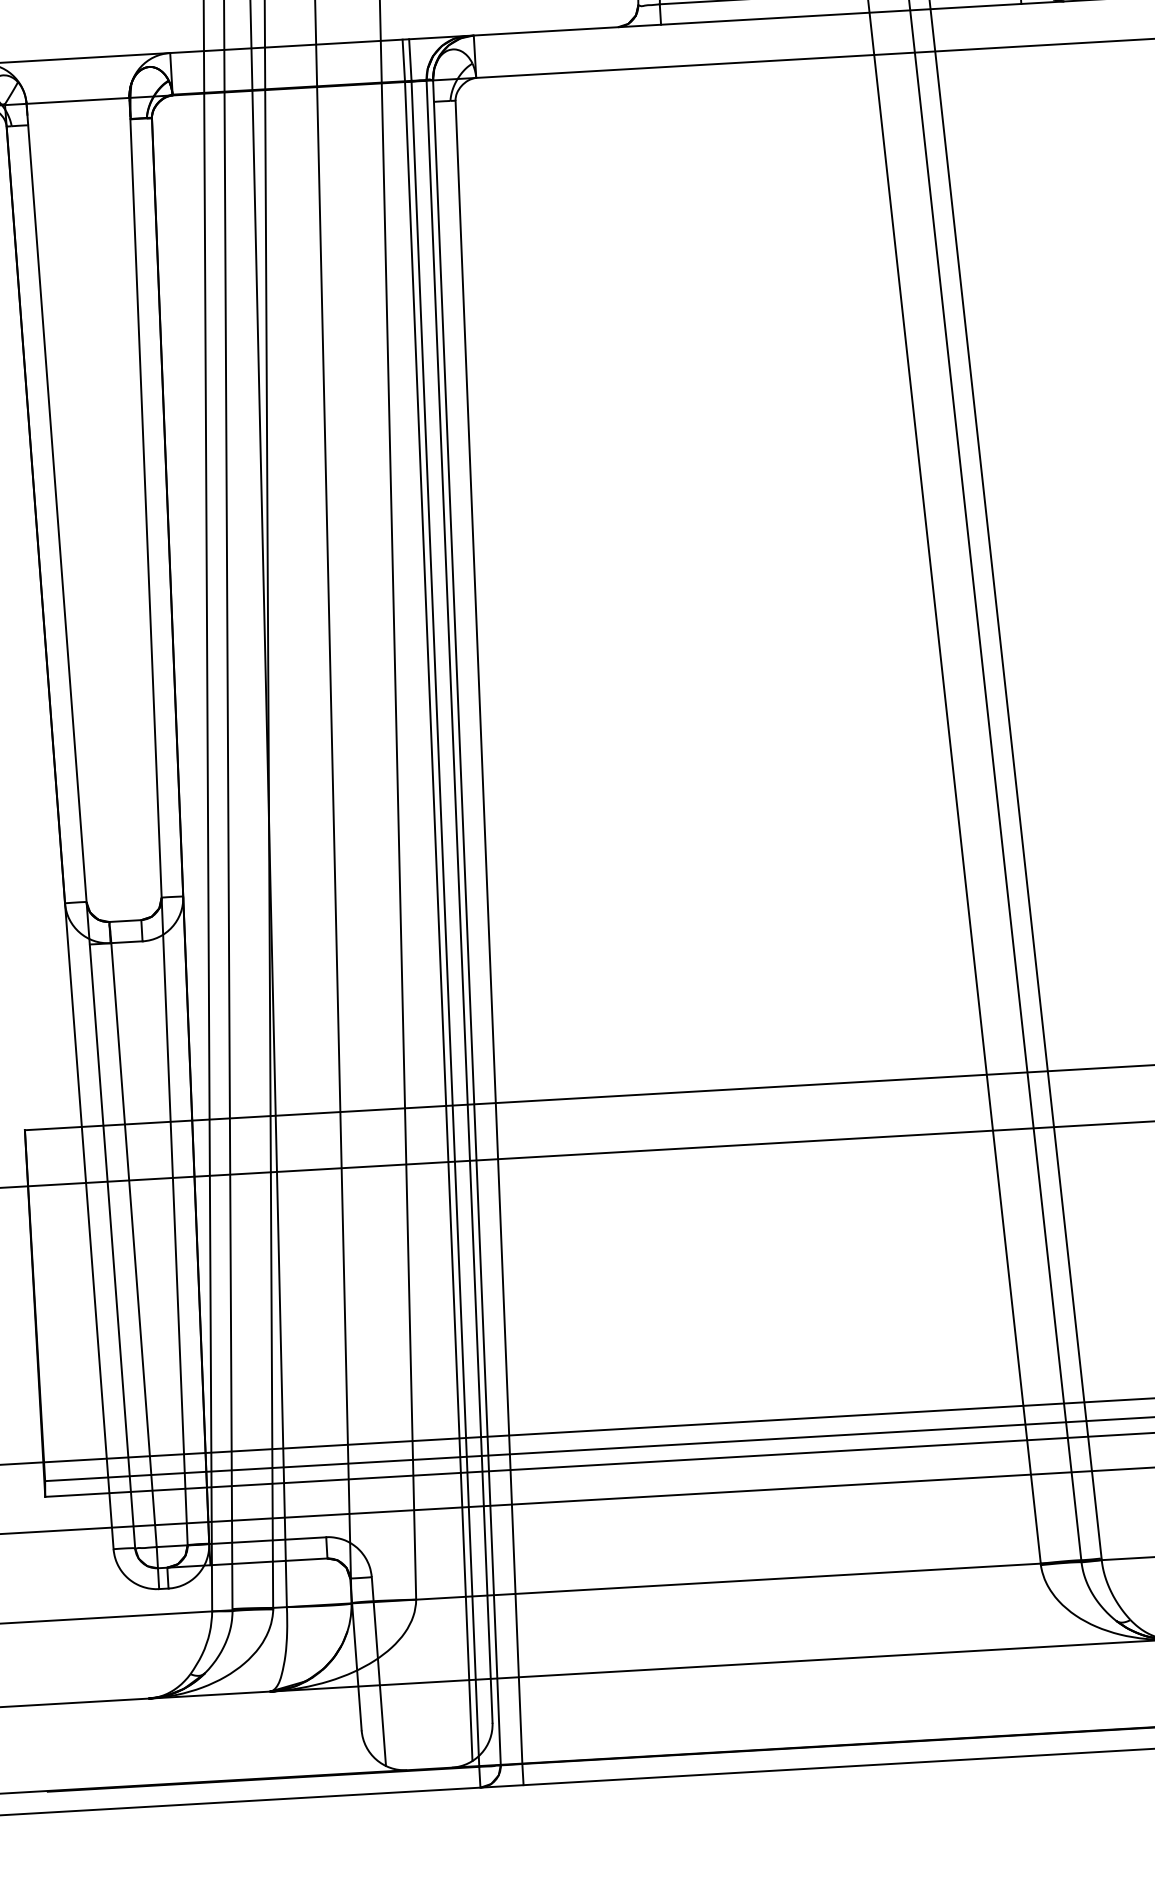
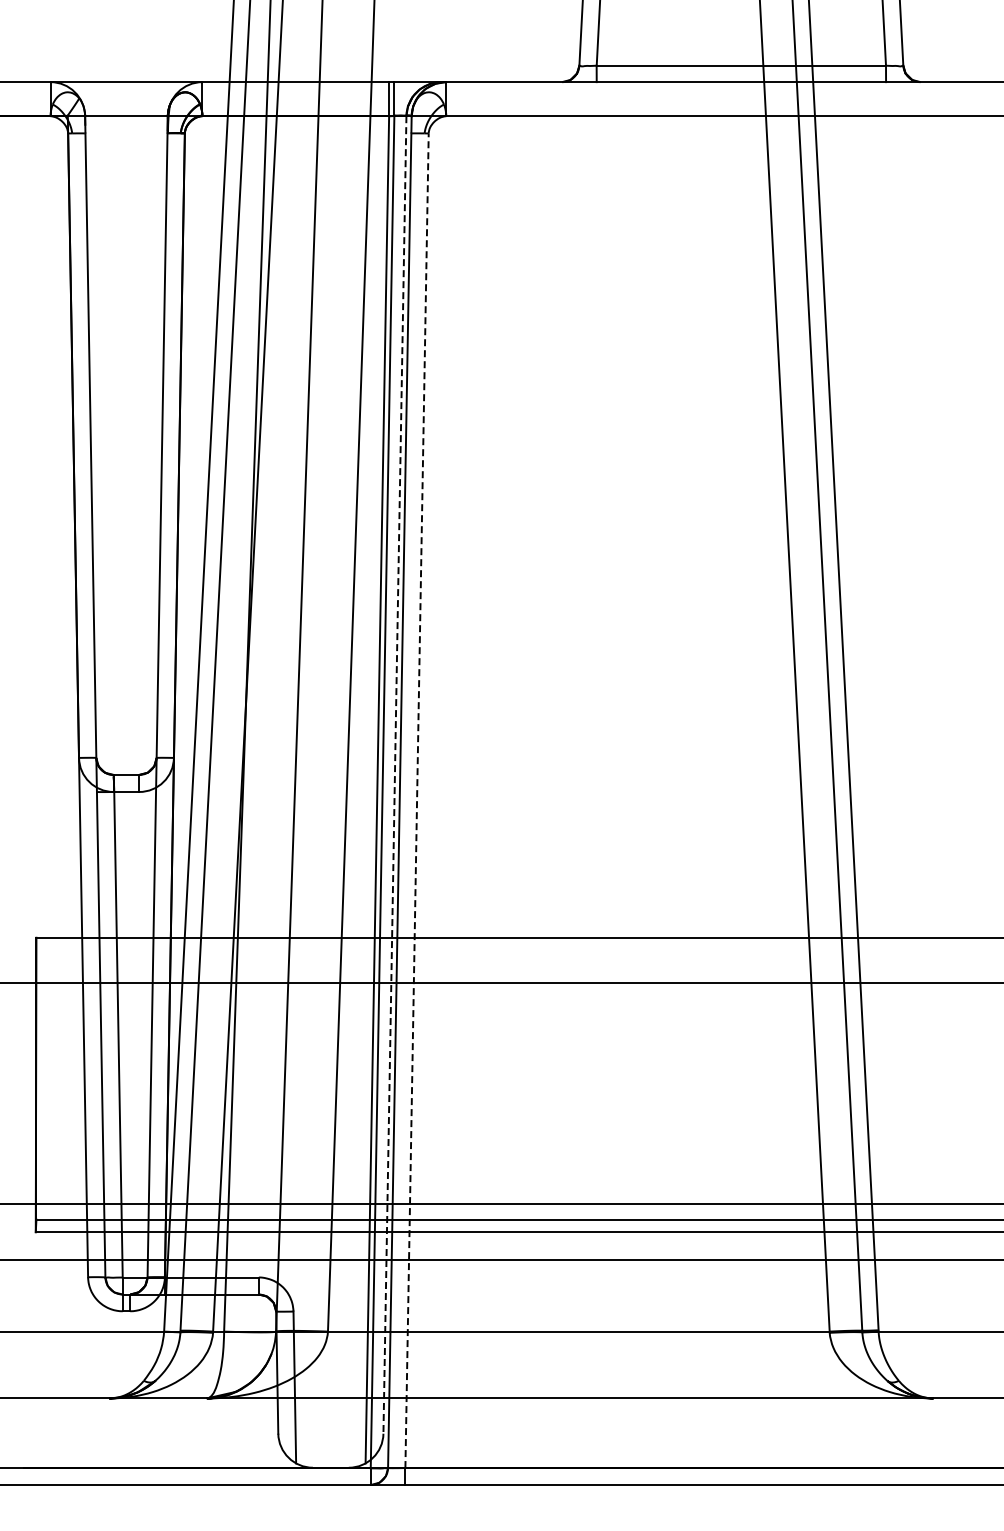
line: (458, 901) -> (394, 774), solid -> dashed
line: (489, 931) -> (417, 800), solid -> dashed

